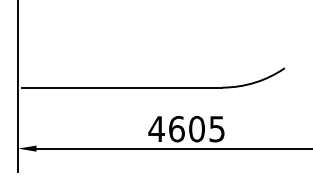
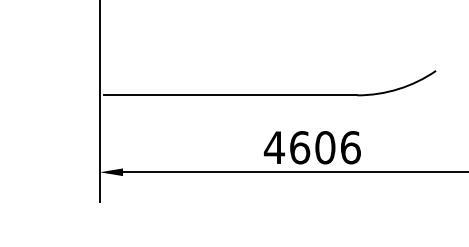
text: (216, 128) -> (350, 147), 4605 -> 4606

